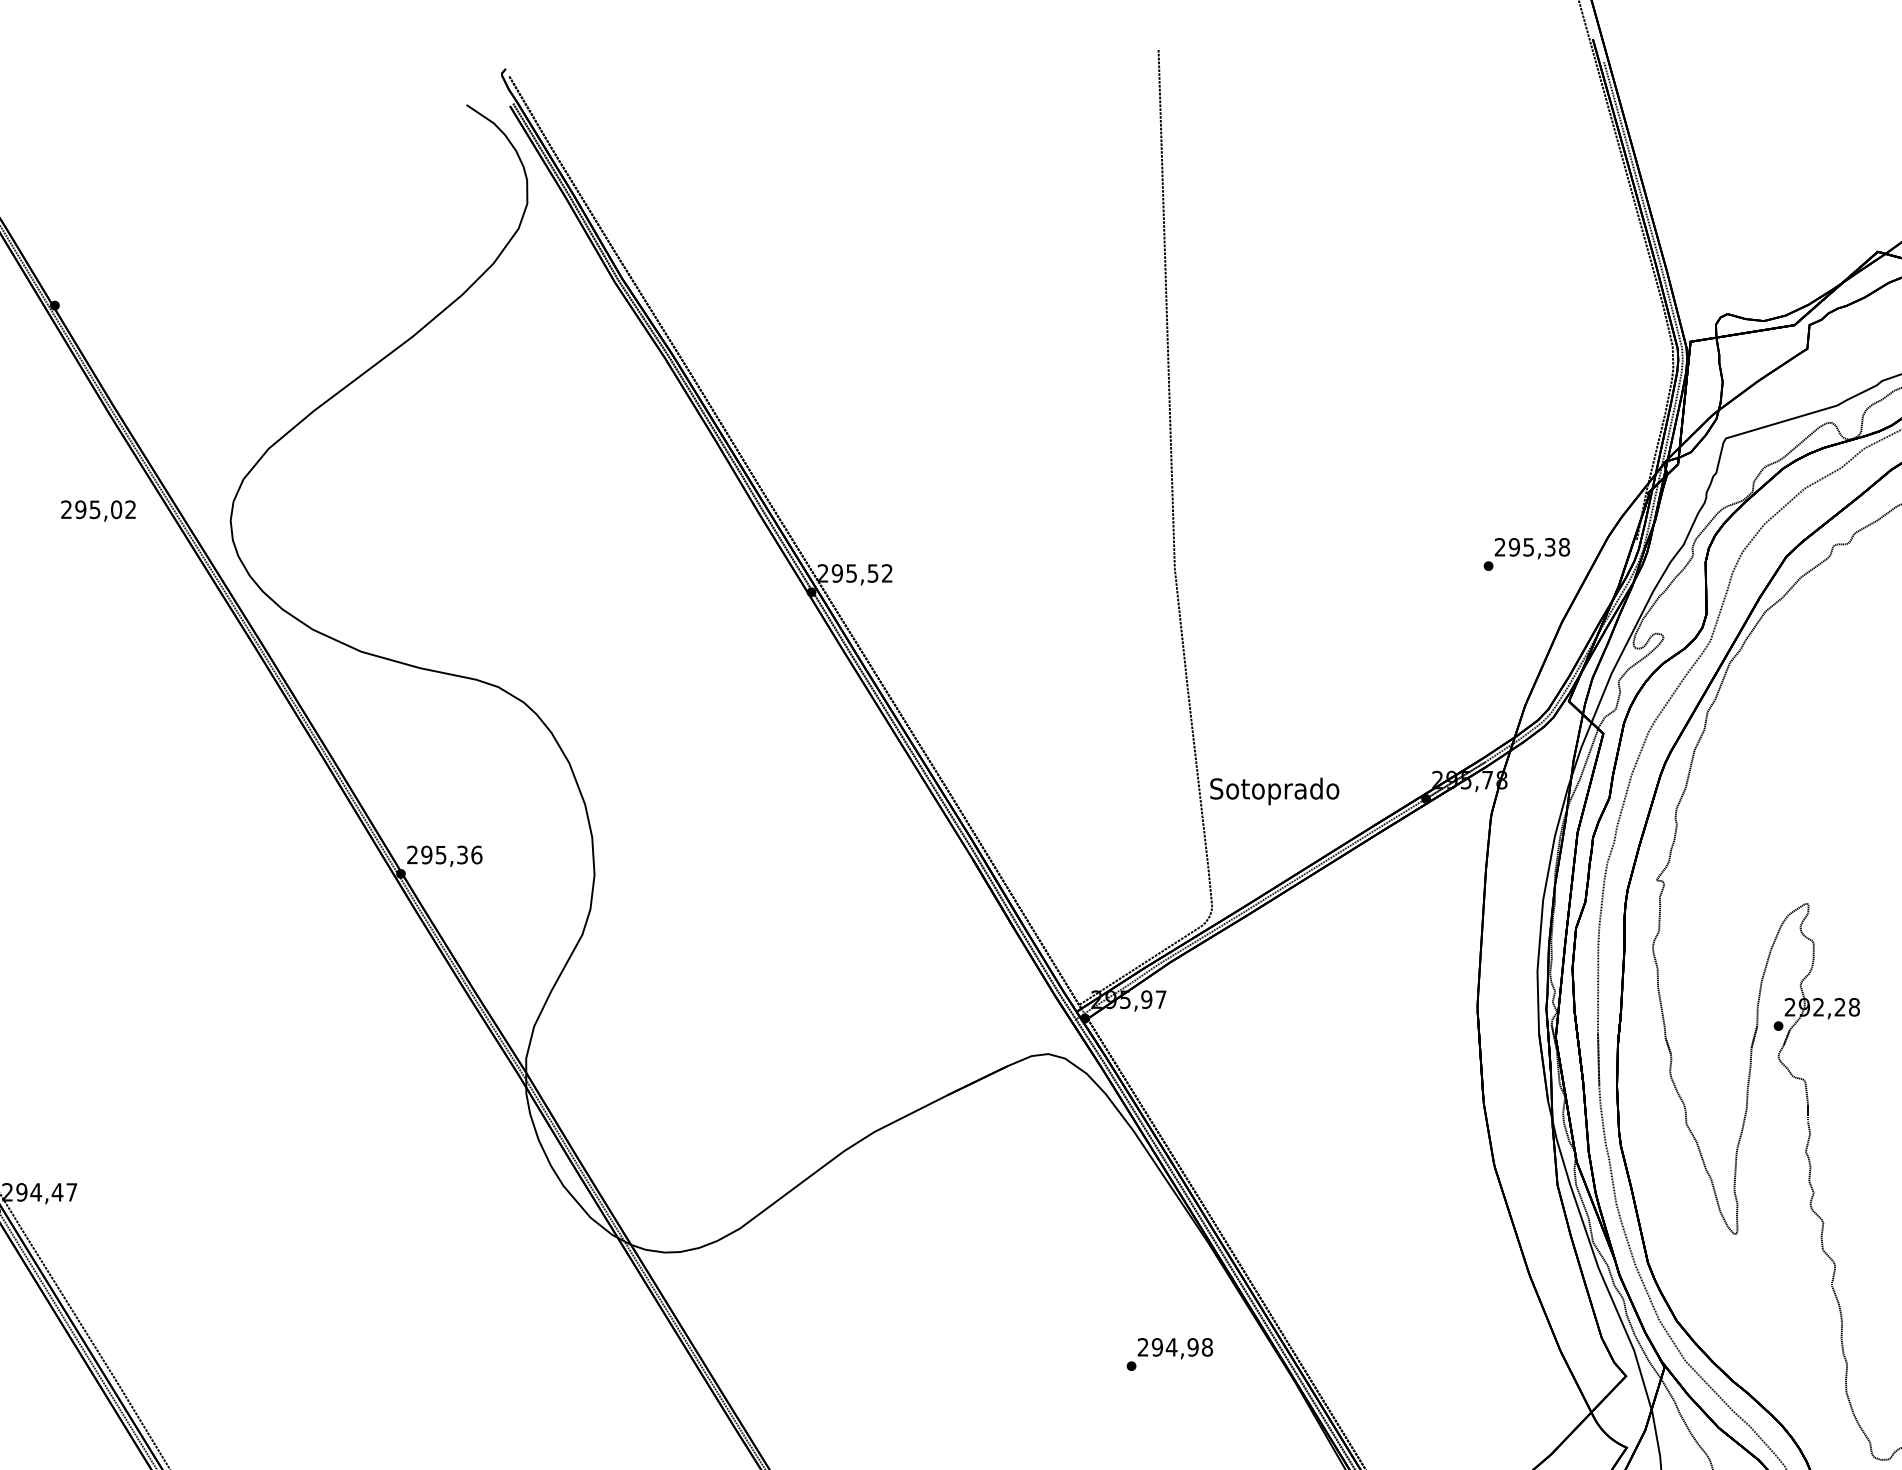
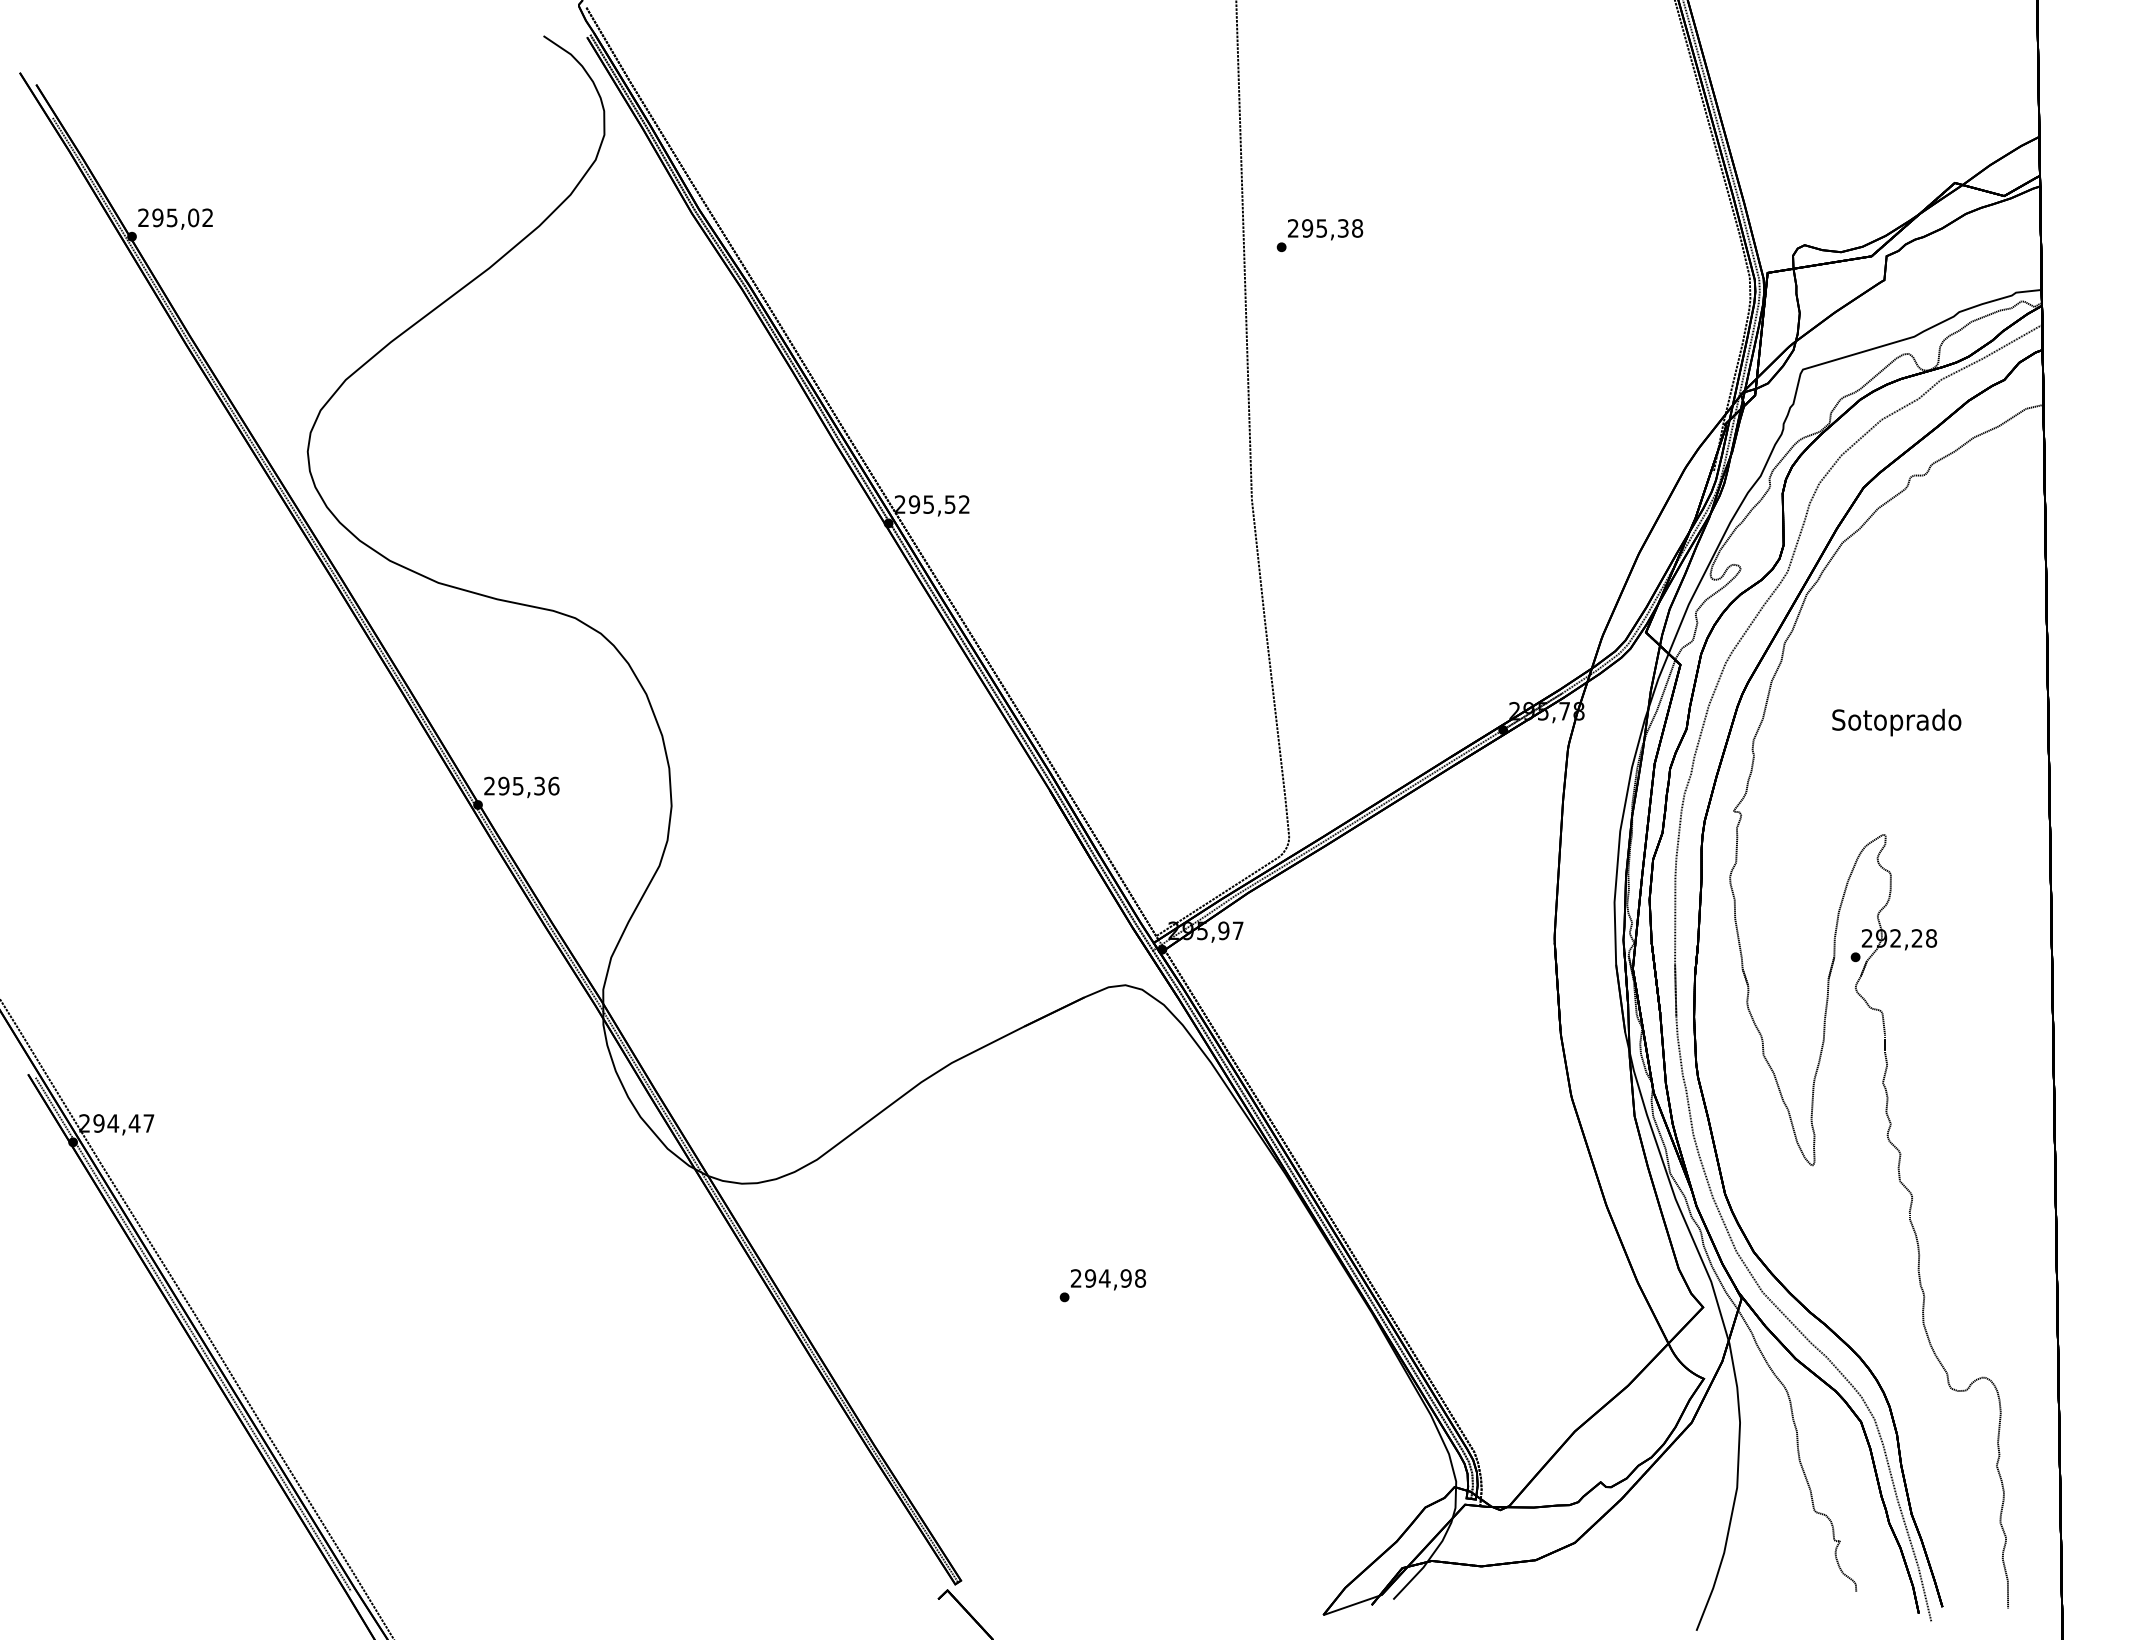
text: (98, 510) -> (175, 218), moved
text: (1526, 554) -> (1319, 235), moved
text: (1274, 791) -> (1896, 722), moved
text: (1169, 1354) -> (1102, 1285), moved

